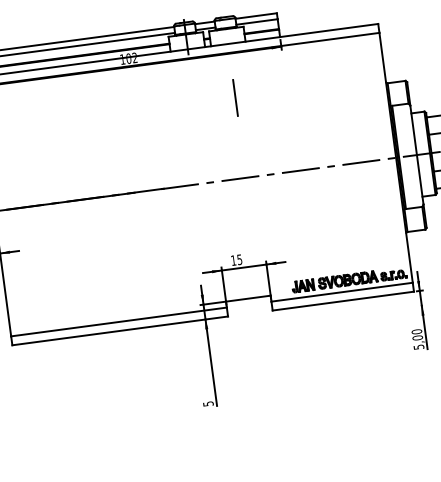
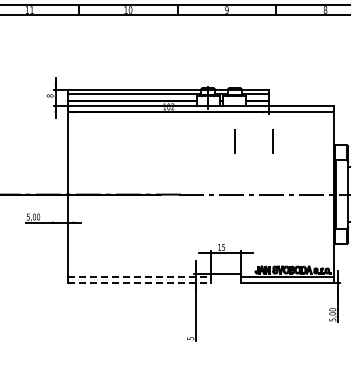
line: (292, 90) -> (272, 141), added
line: (120, 321) -> (140, 277), solid -> dashed
line: (121, 330) -> (140, 283), solid -> dashed

